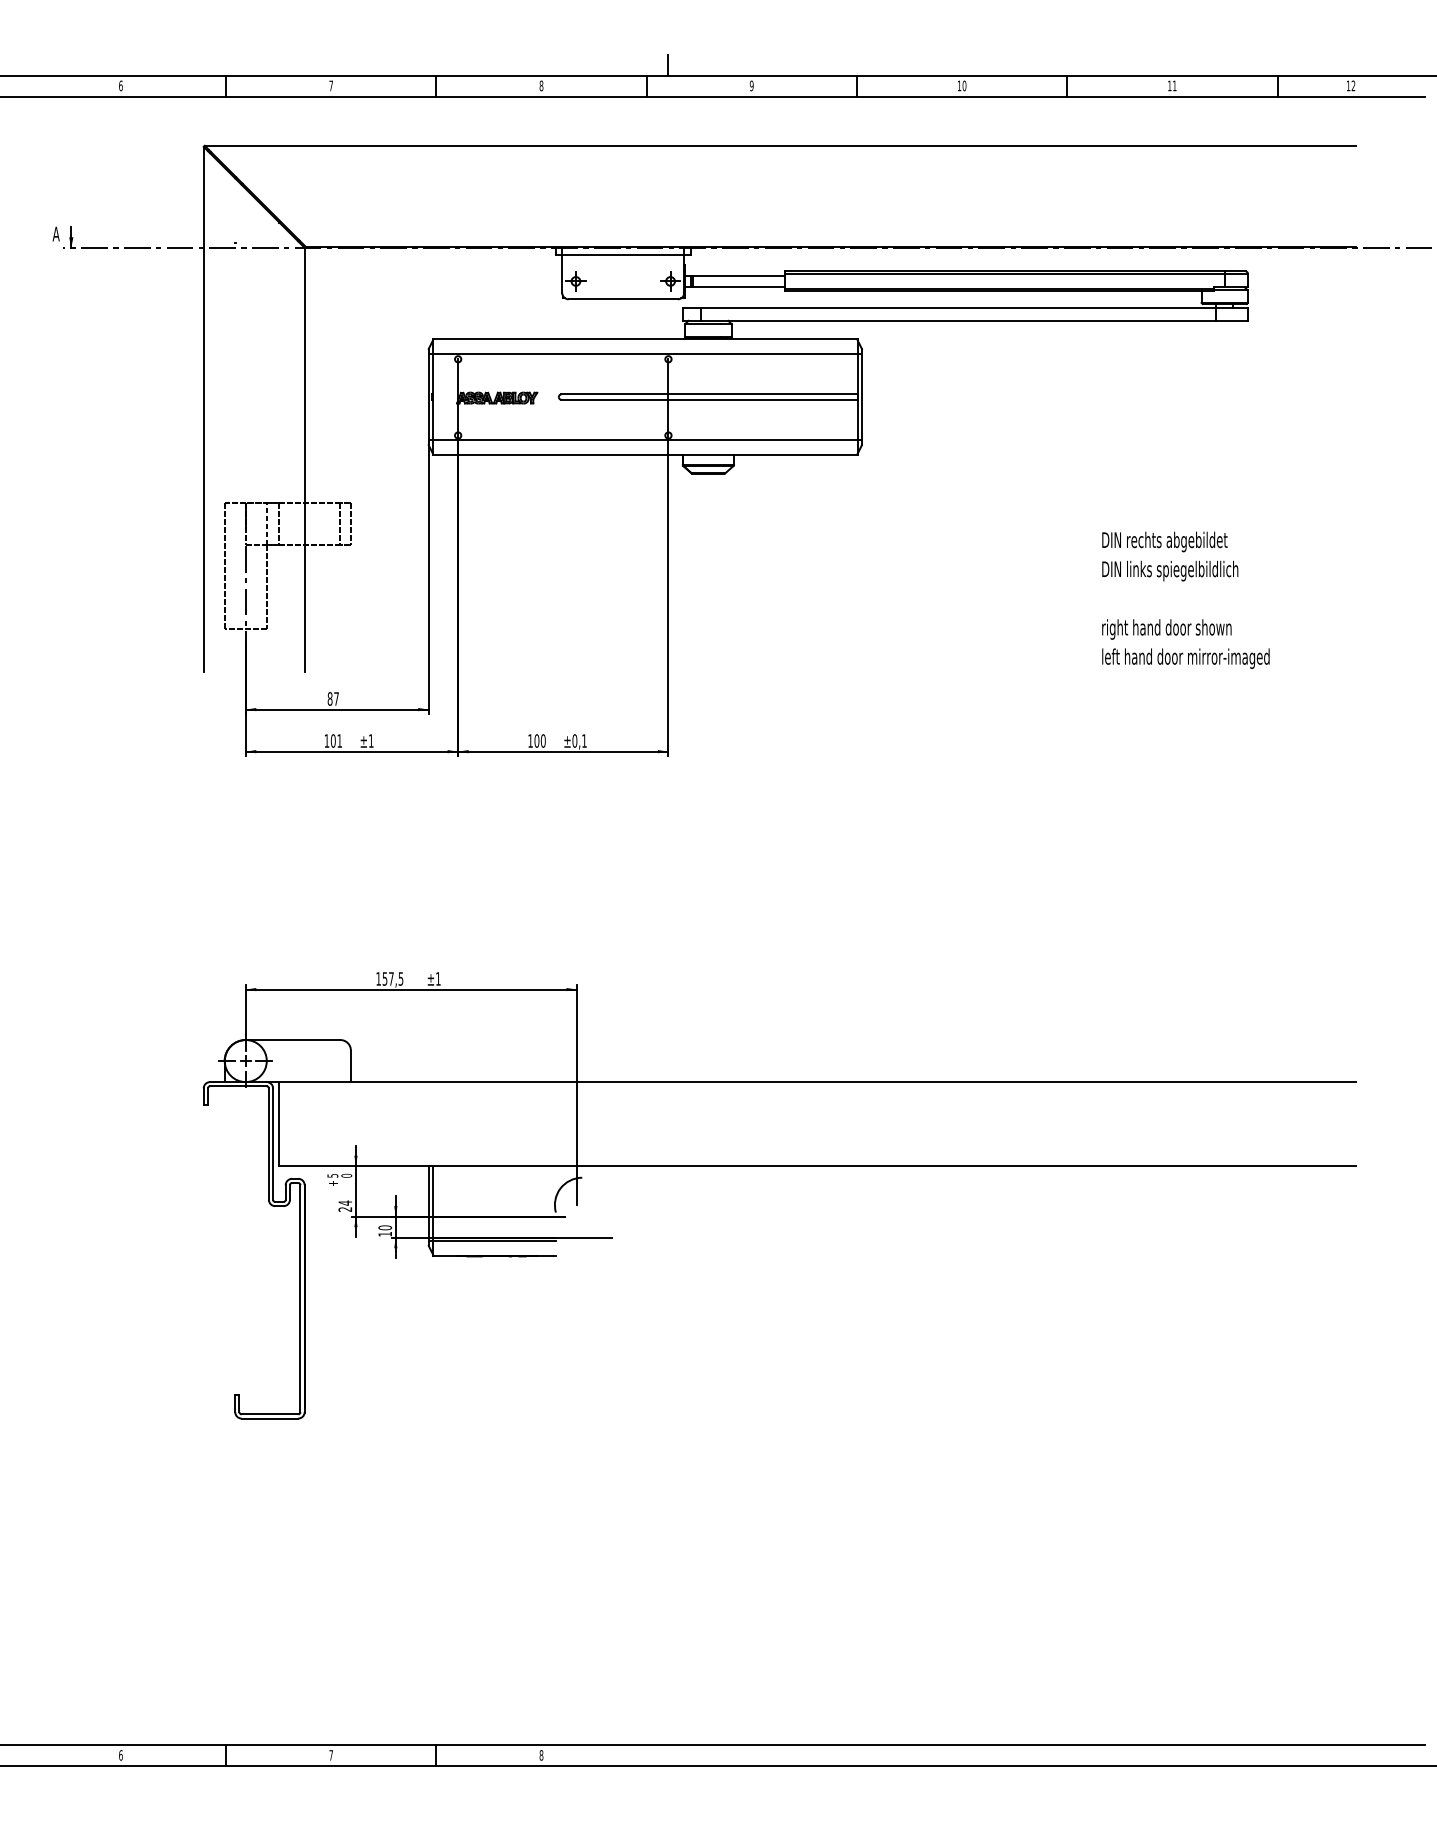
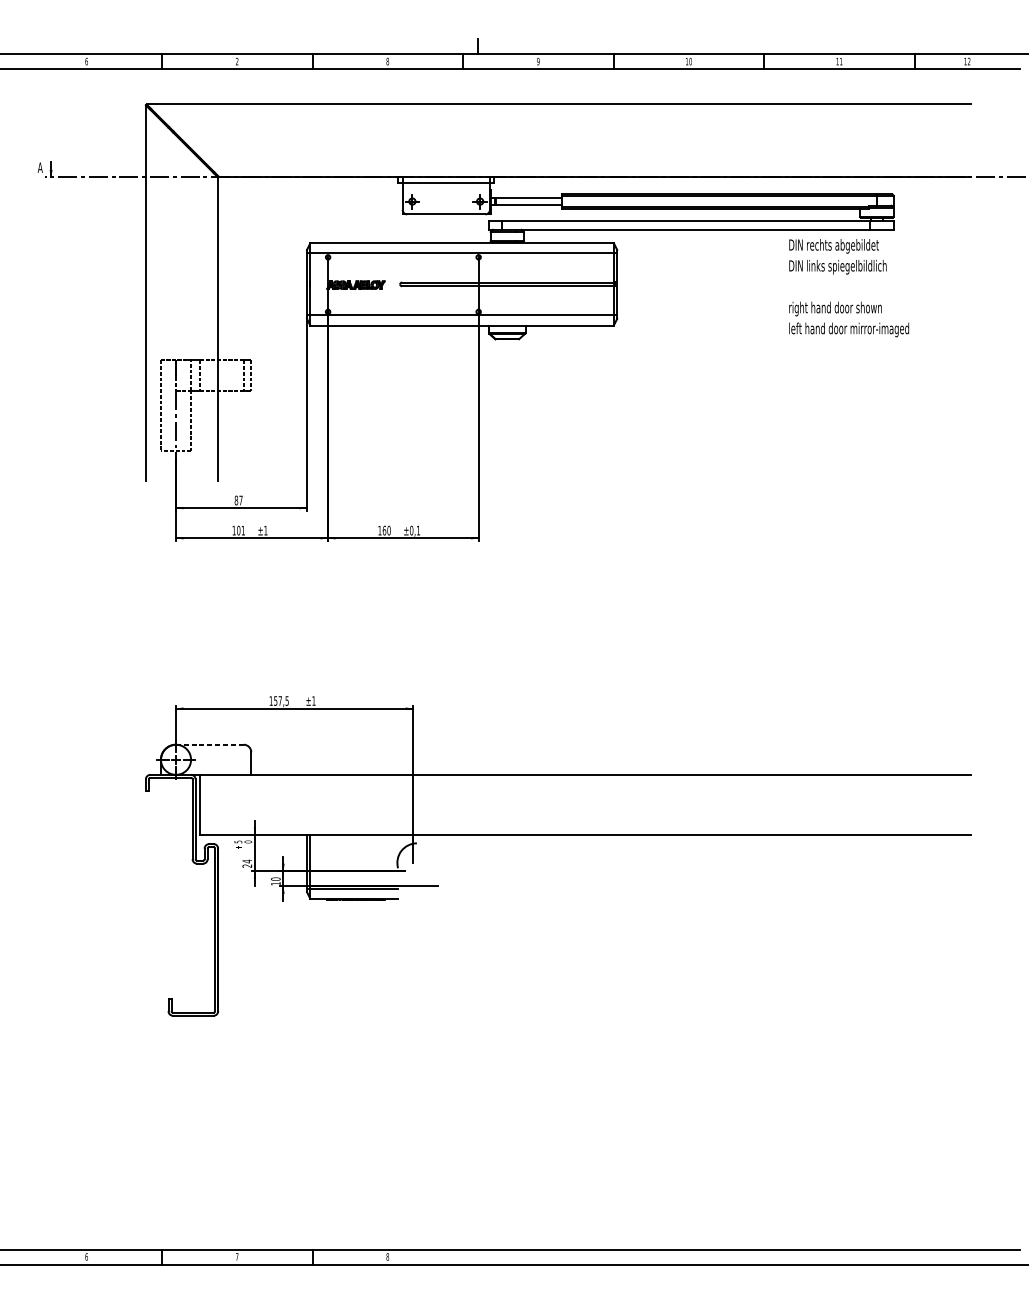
text: (330, 85) -> (236, 61), 7 -> 2
text: (1185, 599) -> (848, 287), moved
text: (536, 740) -> (384, 530), 100 -> 160
line: (292, 1040) -> (209, 745), solid -> dashed

